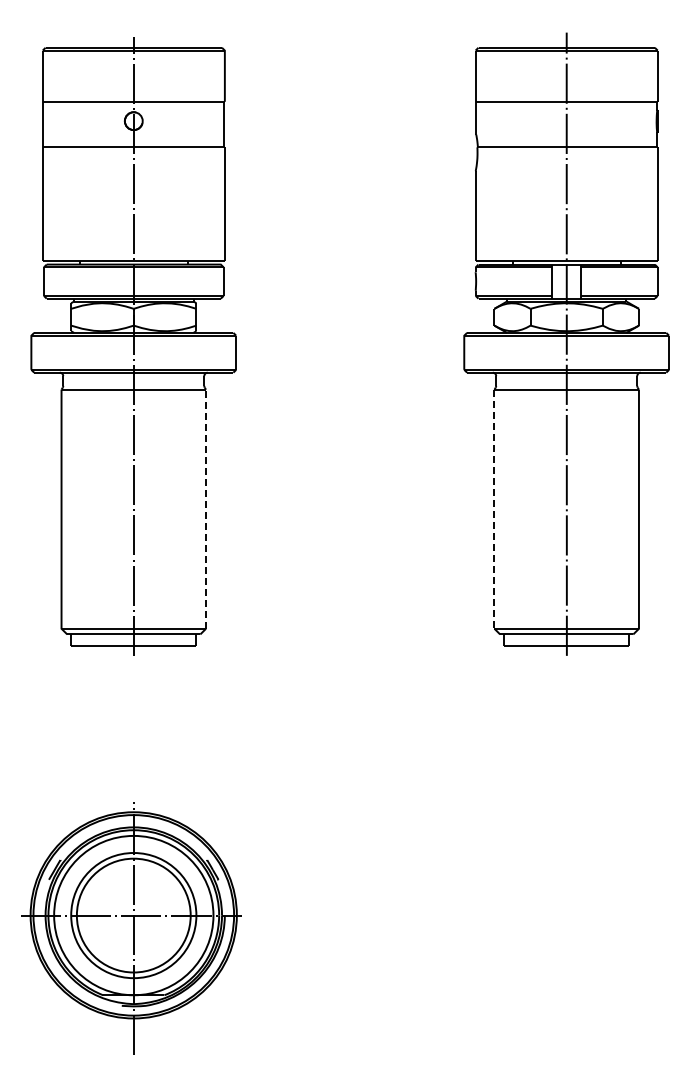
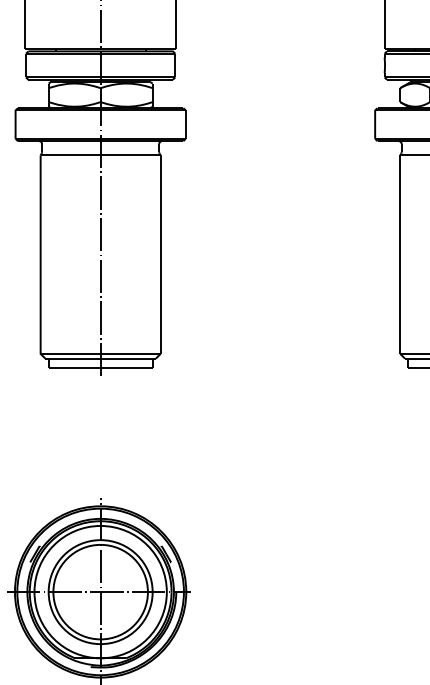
line: (206, 509) -> (161, 254), dashed -> solid
line: (494, 509) -> (400, 254), dashed -> solid

